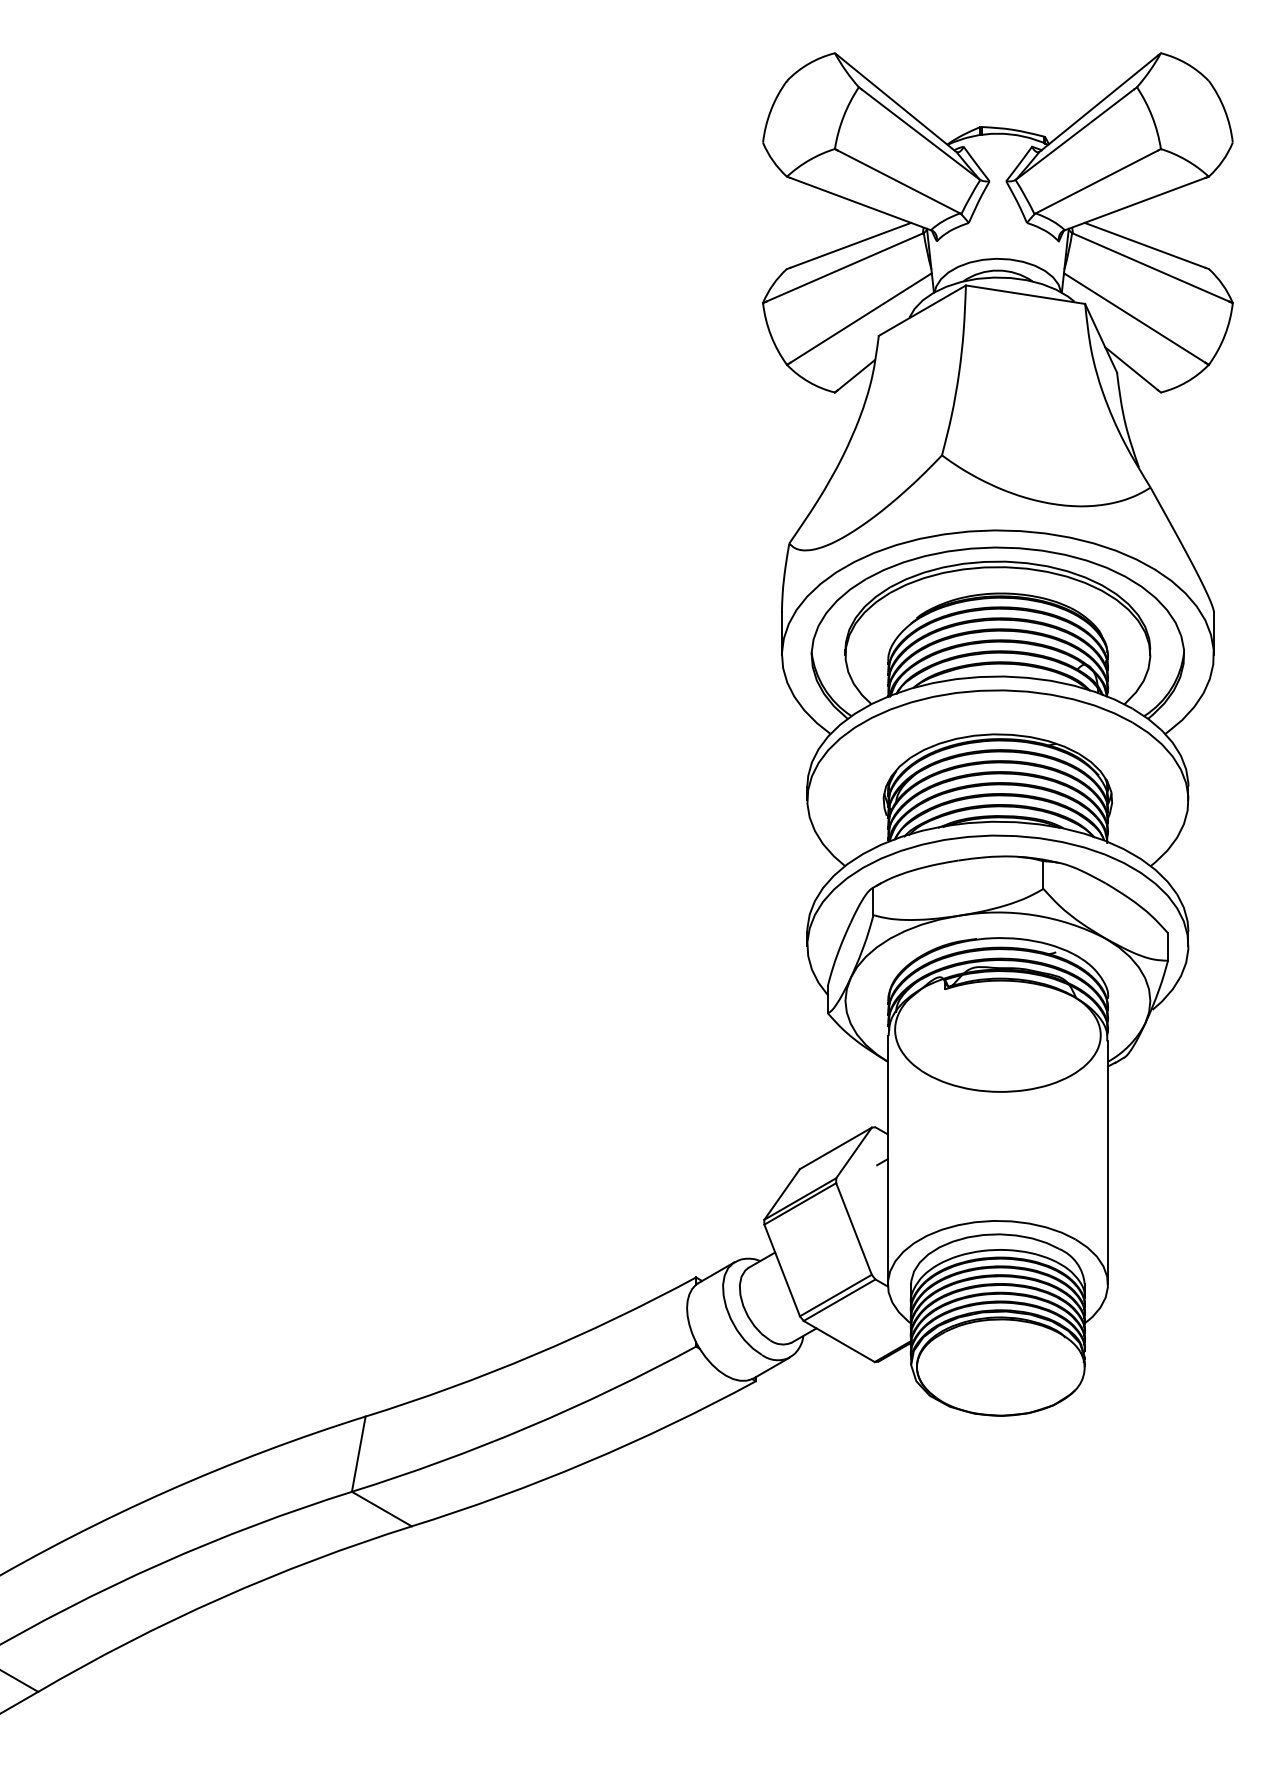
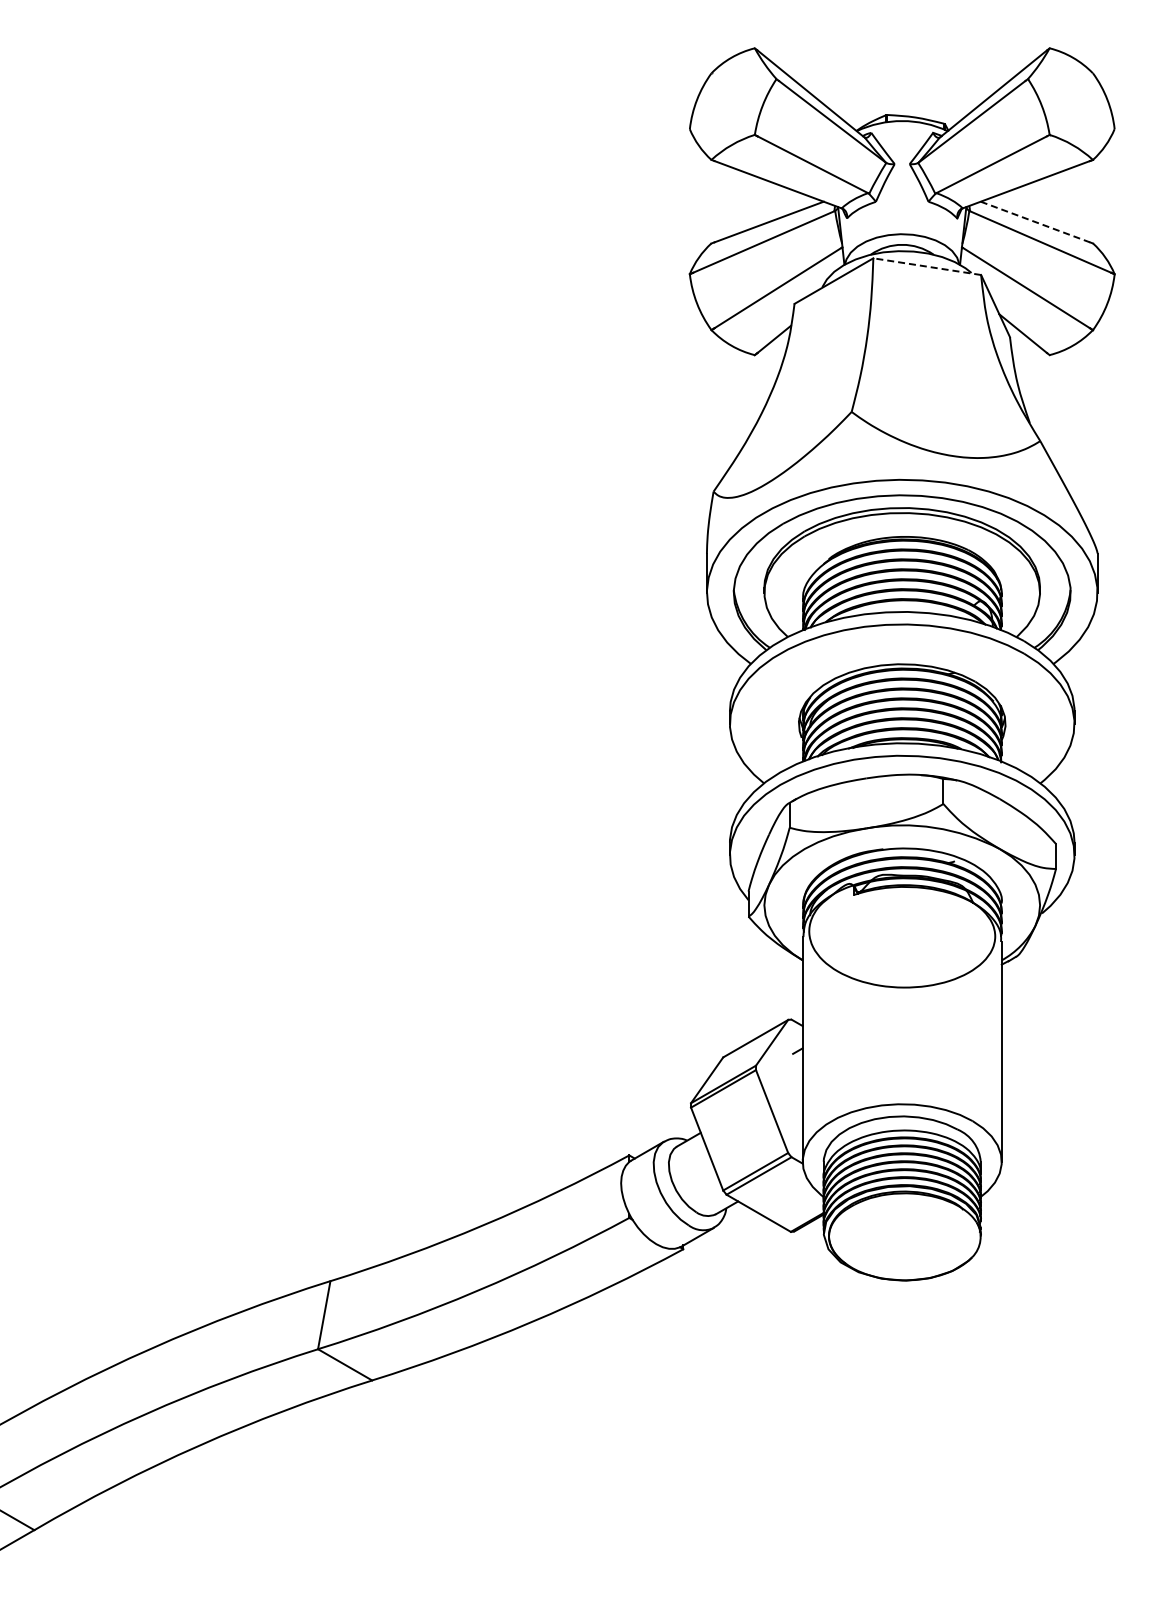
line: (1145, 245) -> (1035, 222), solid -> dashed
line: (1025, 294) -> (927, 266), solid -> dashed

